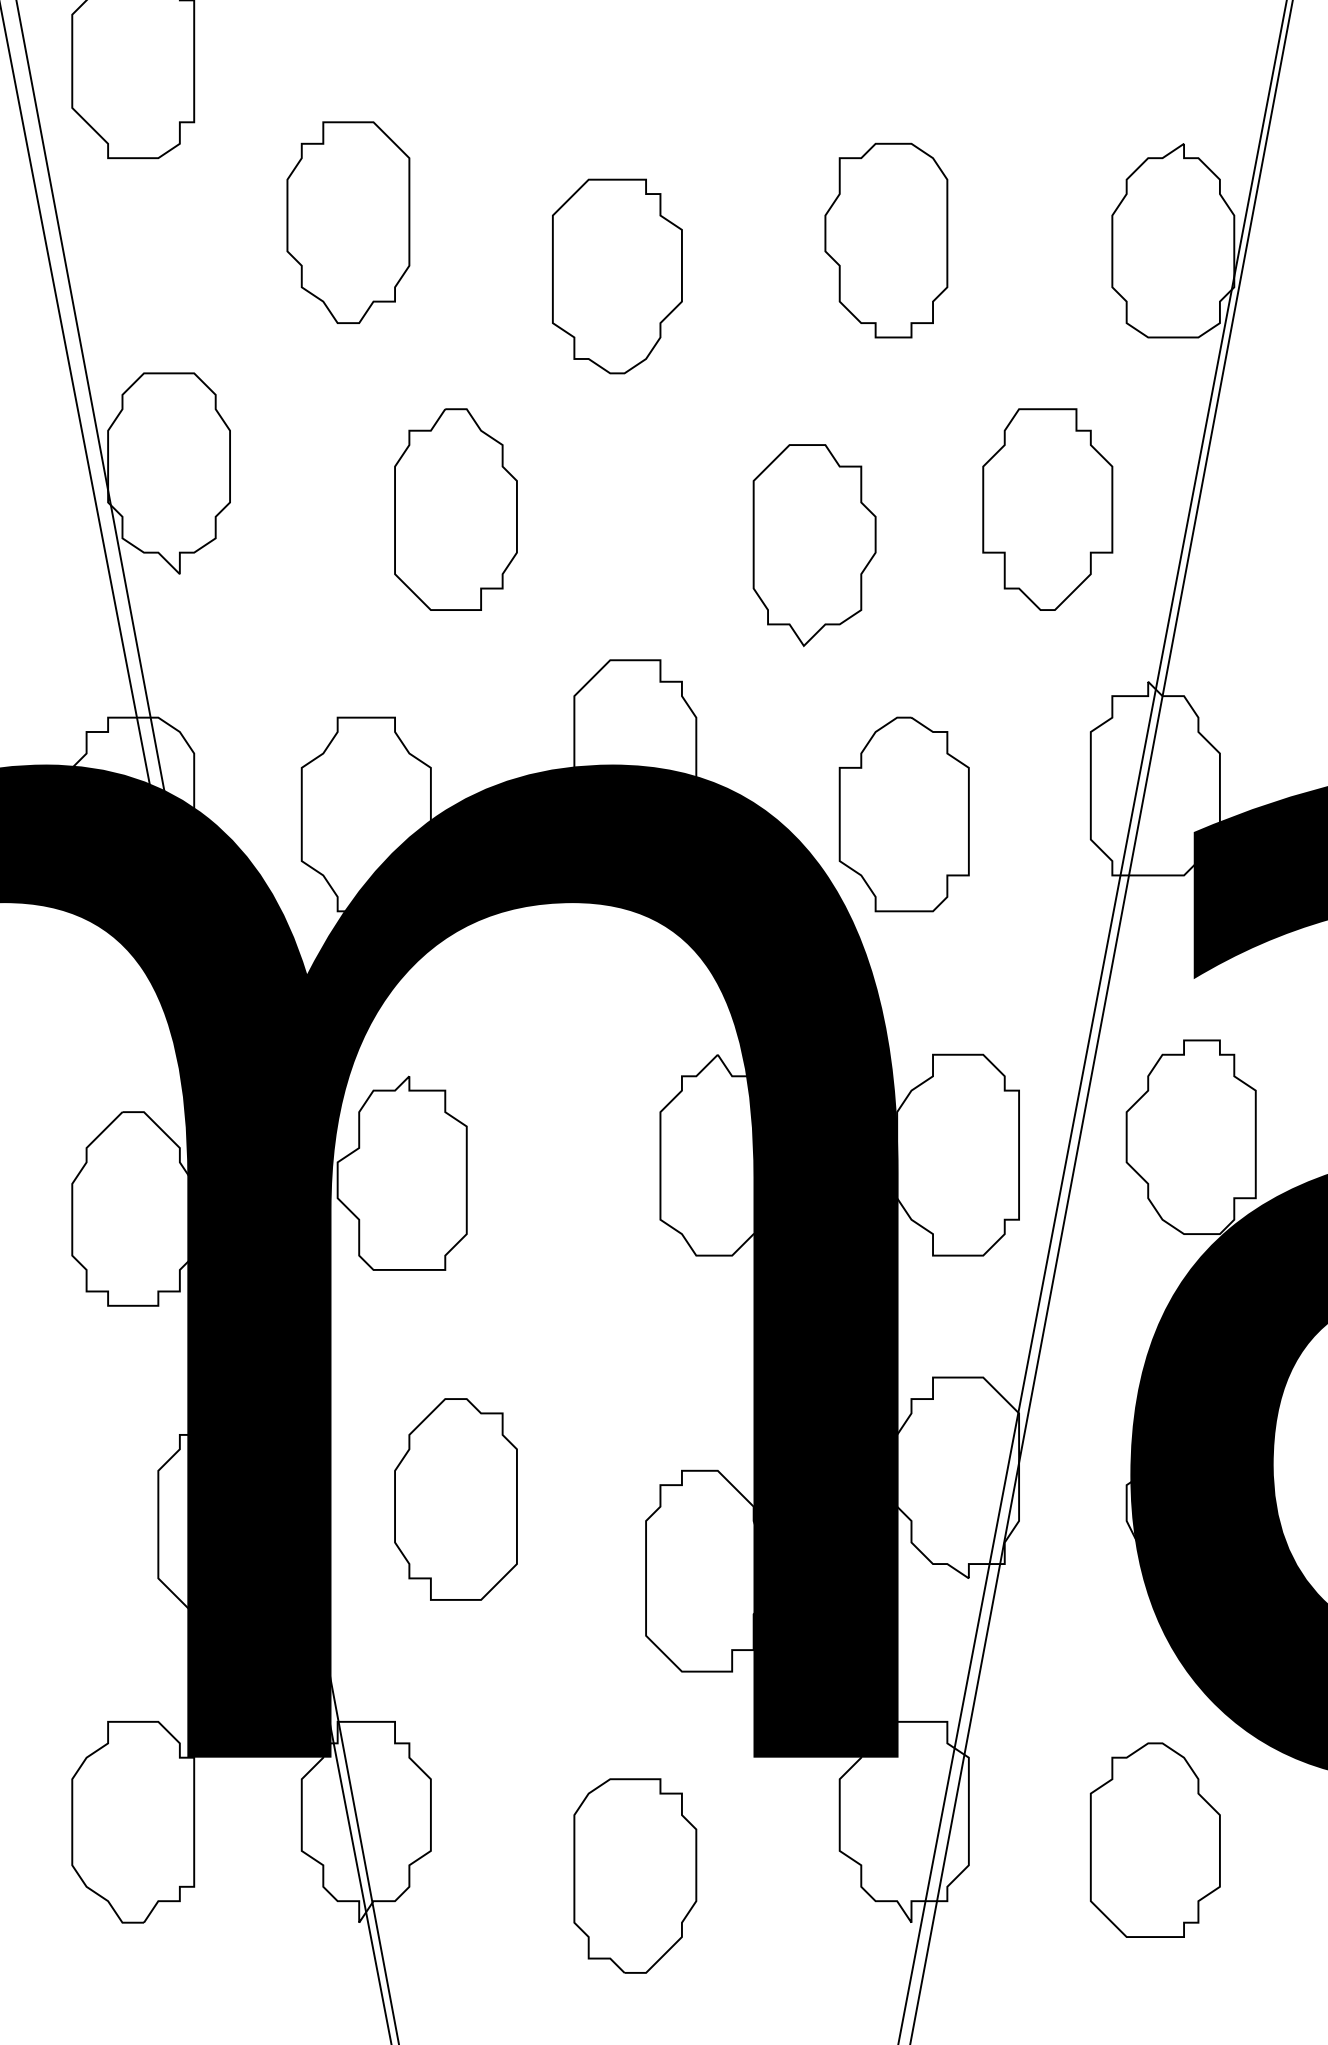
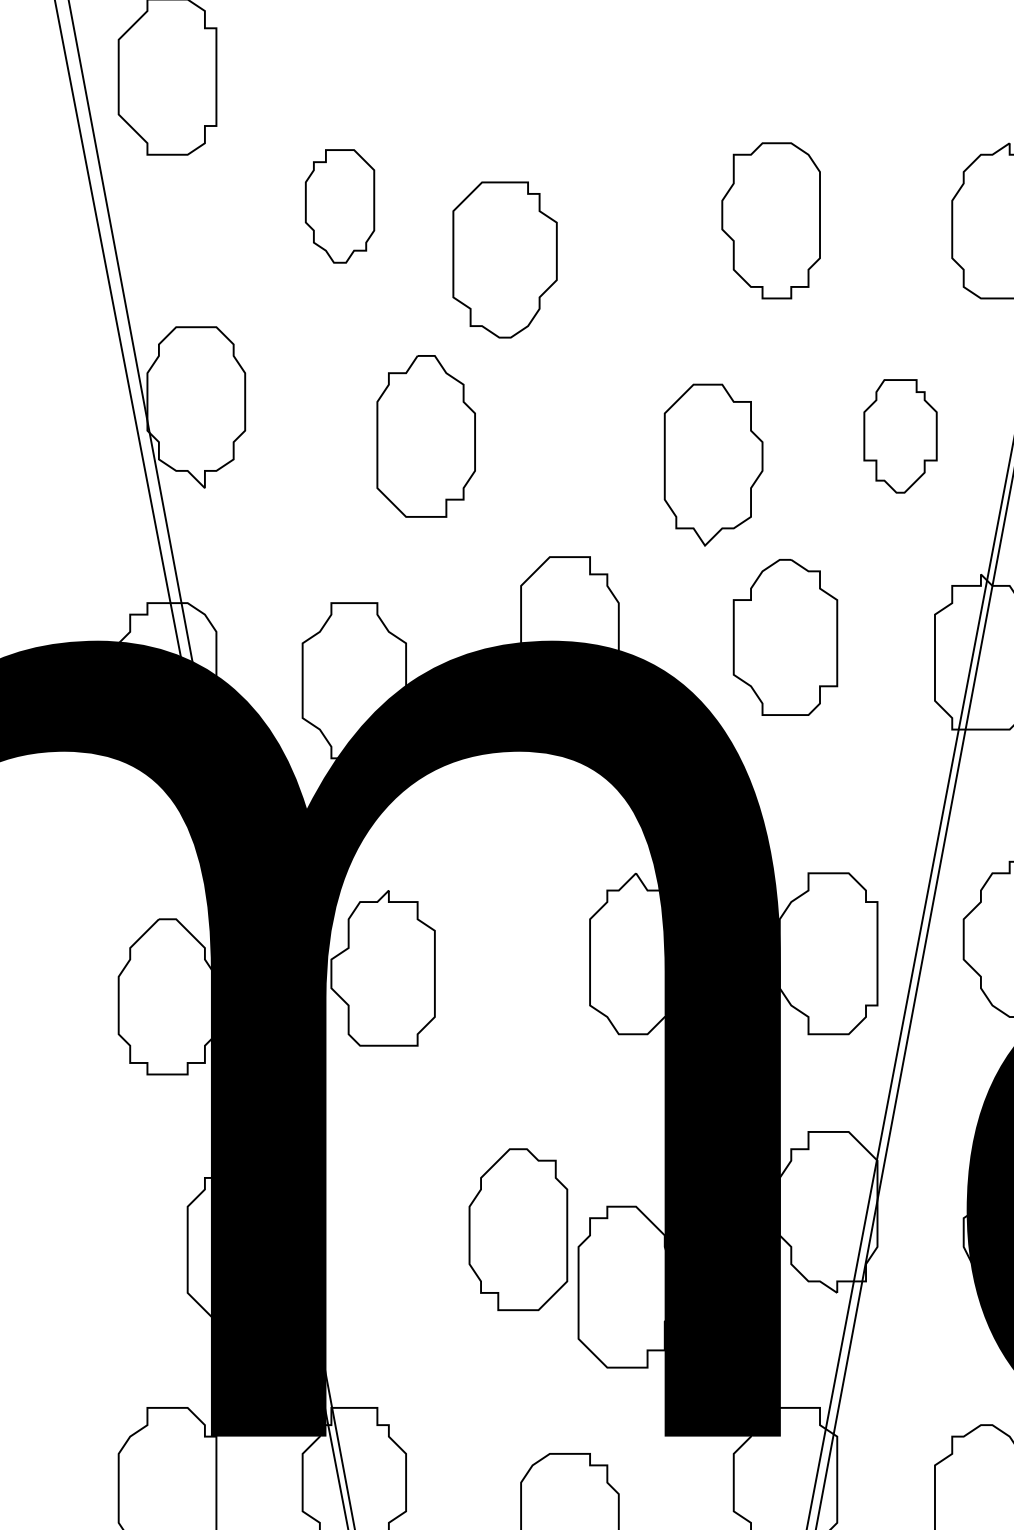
part: (348, 222) -> (340, 206), size x0.7
part: (617, 276) -> (505, 260), moved
part: (1047, 509) -> (900, 436), size x0.7
part: (903, 814) -> (784, 637), moved
part: (455, 1499) -> (517, 1229), moved

